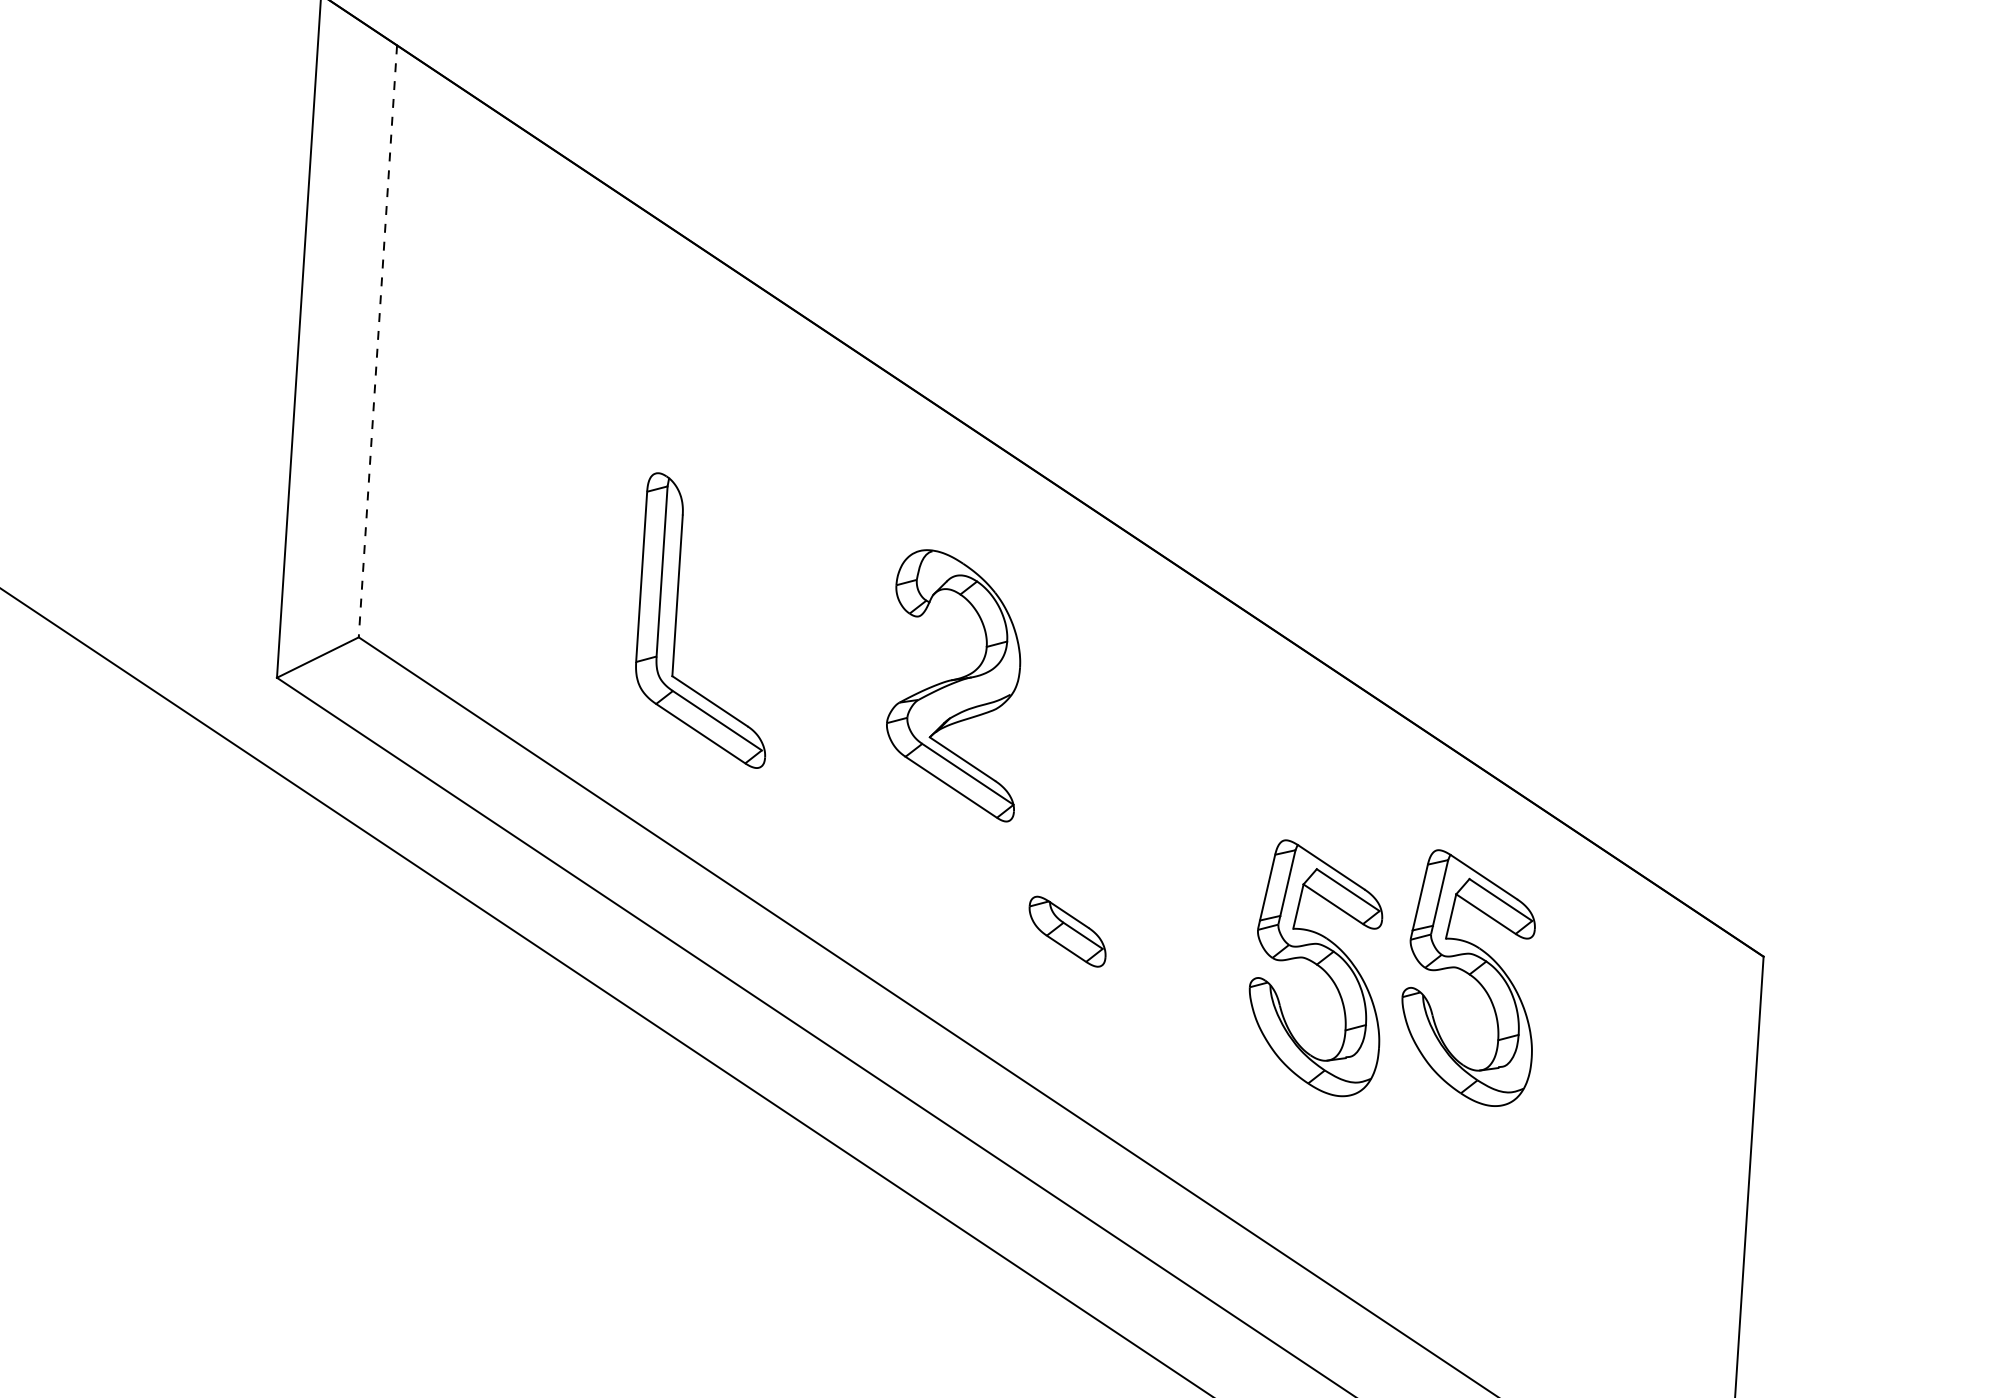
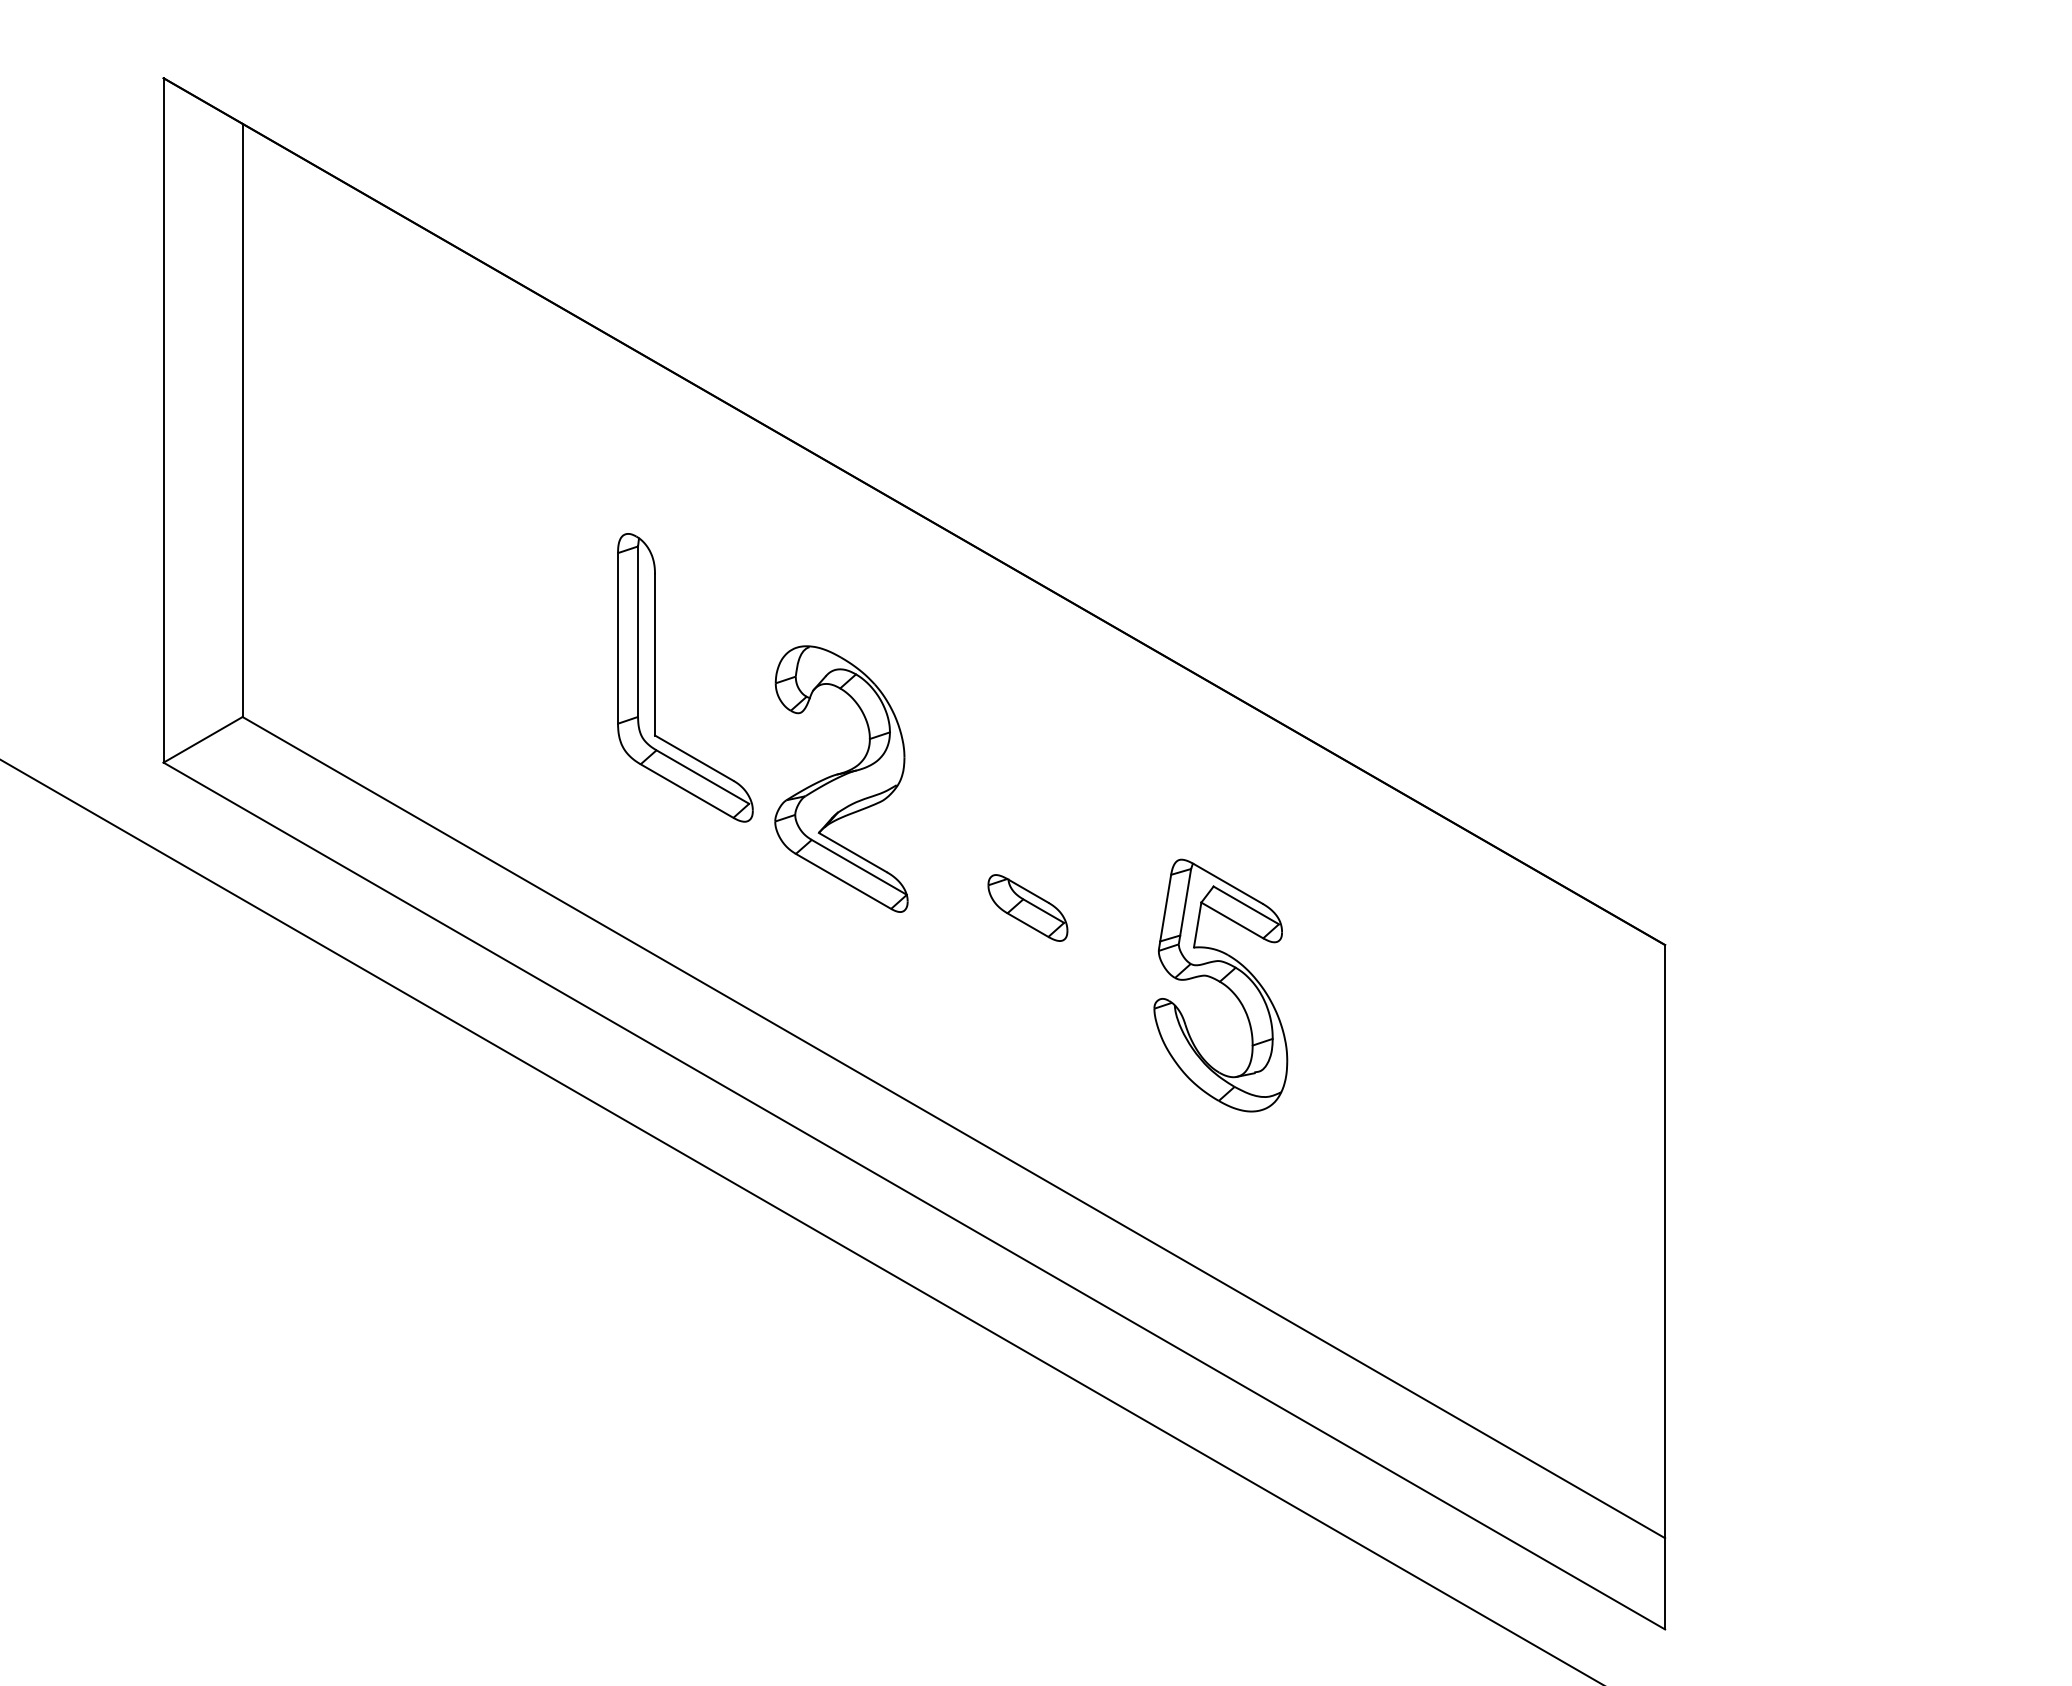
line: (377, 341) -> (242, 420), dashed -> solid
part: (676, 618) -> (655, 677), moved
part: (955, 684) -> (841, 778), moved
part: (1067, 931) -> (1027, 907), moved
part: (1469, 978) -> (1373, 985), removed

